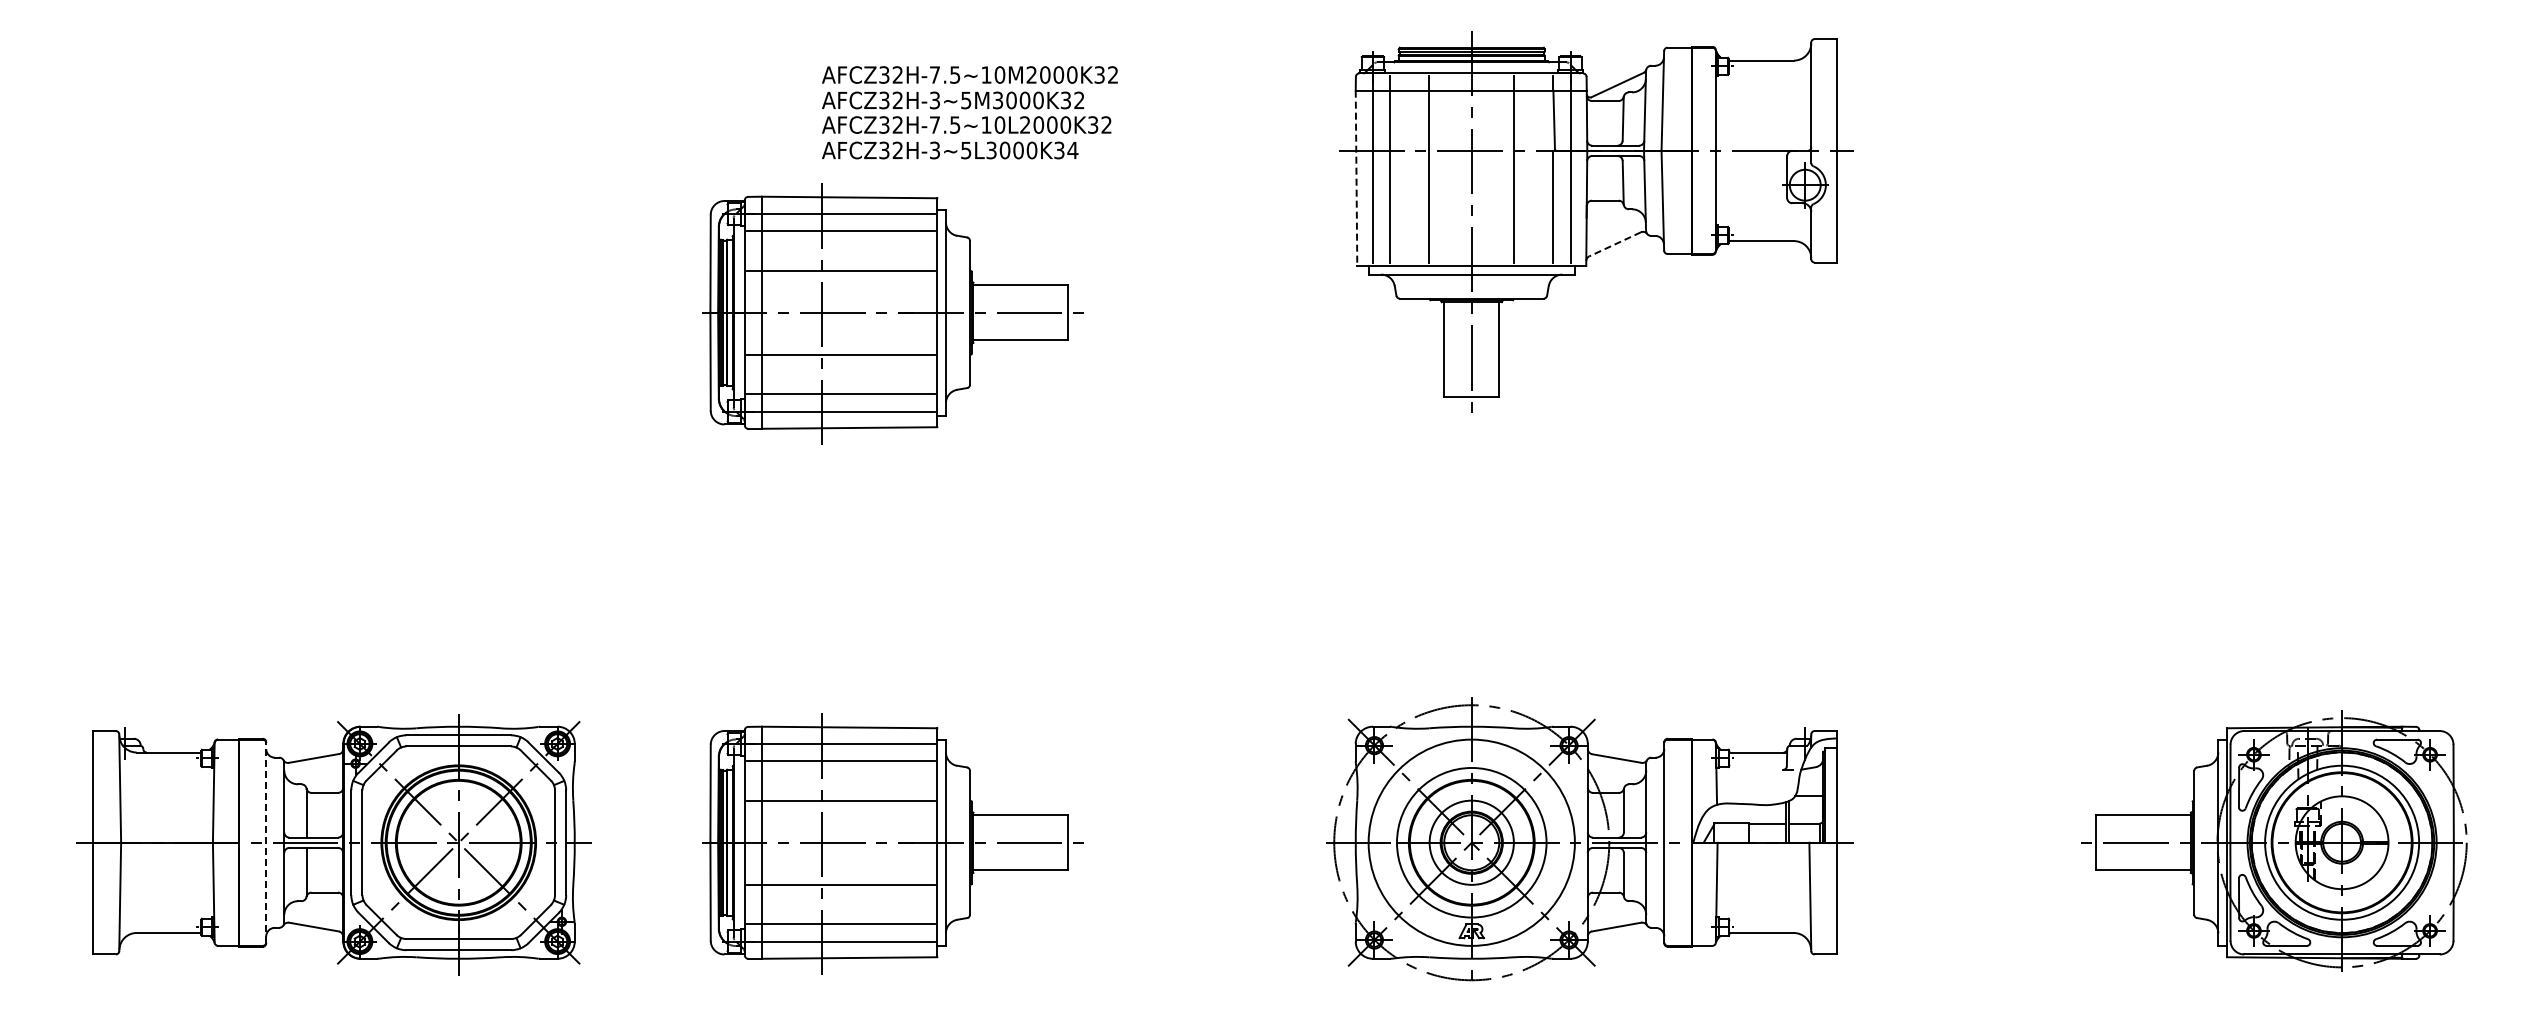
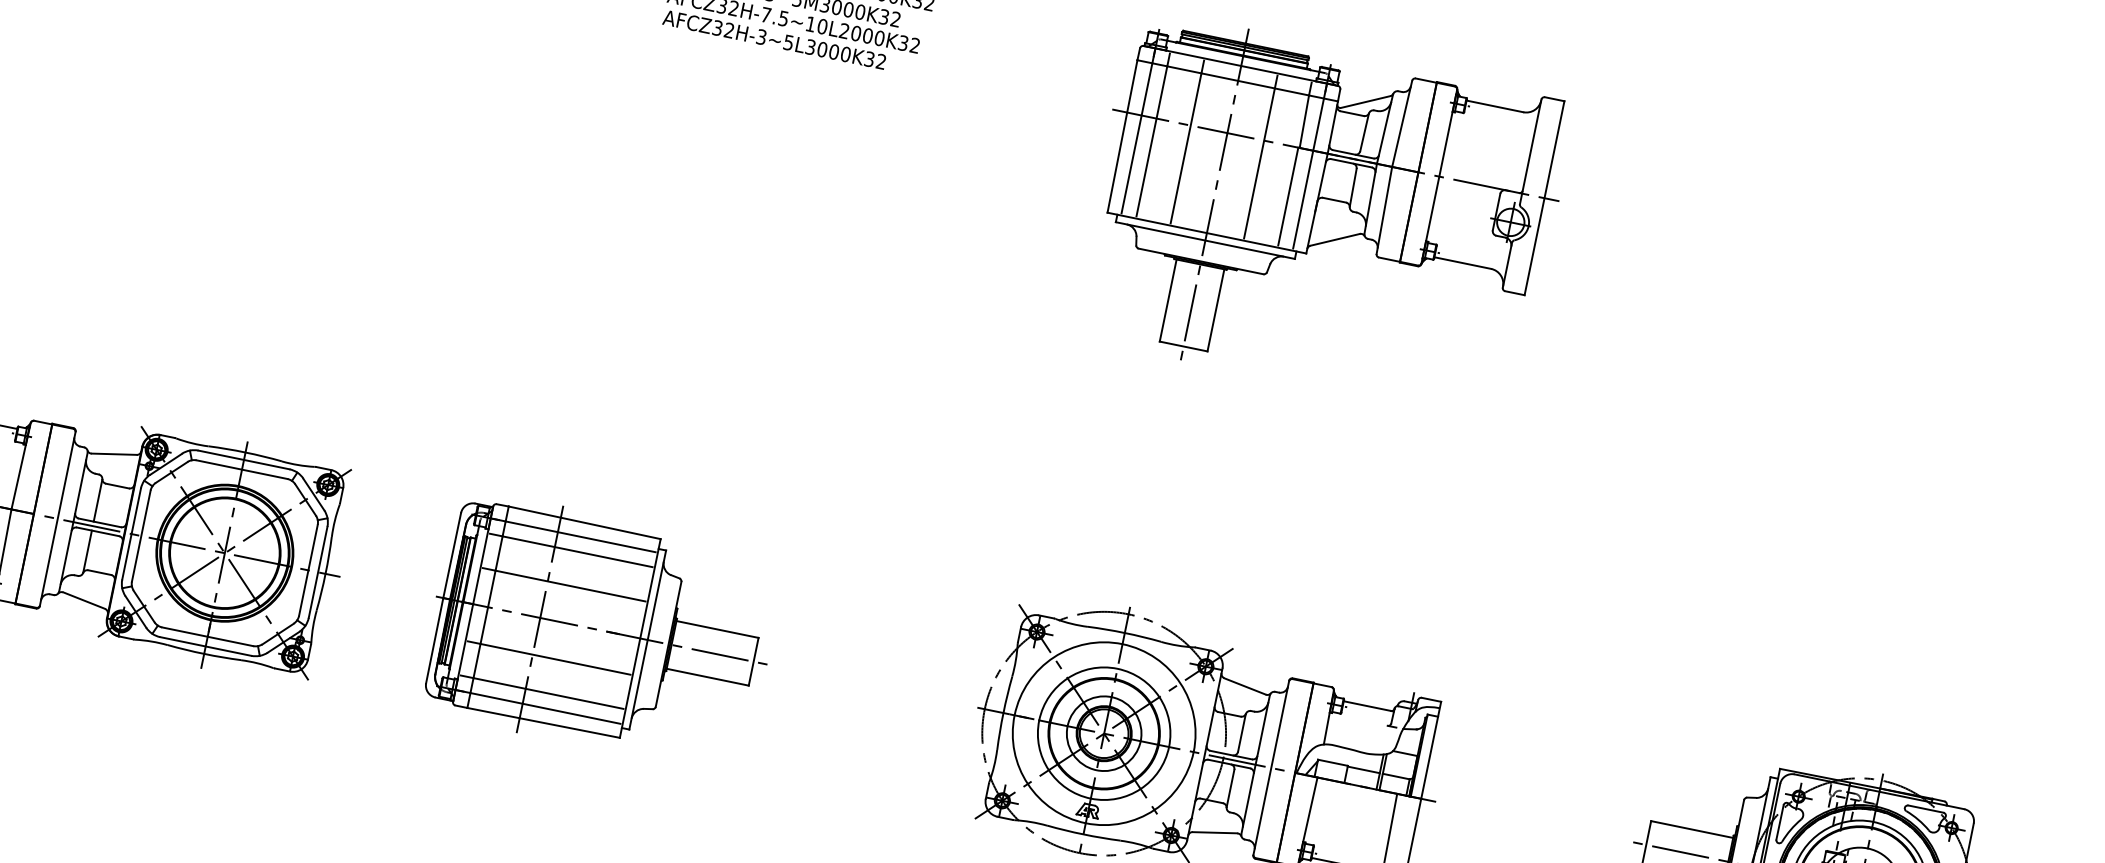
text: (1072, 150) -> (880, 61), AFCZ32H-3~5L3000K34 -> AFCZ32H-3~5L3000K32
line: (1356, 178) -> (1122, 136), dashed -> solid
line: (1614, 244) -> (1334, 239), dashed -> solid
part: (892, 313) -> (695, 171), removed
line: (266, 842) -> (58, 518), dashed -> solid

